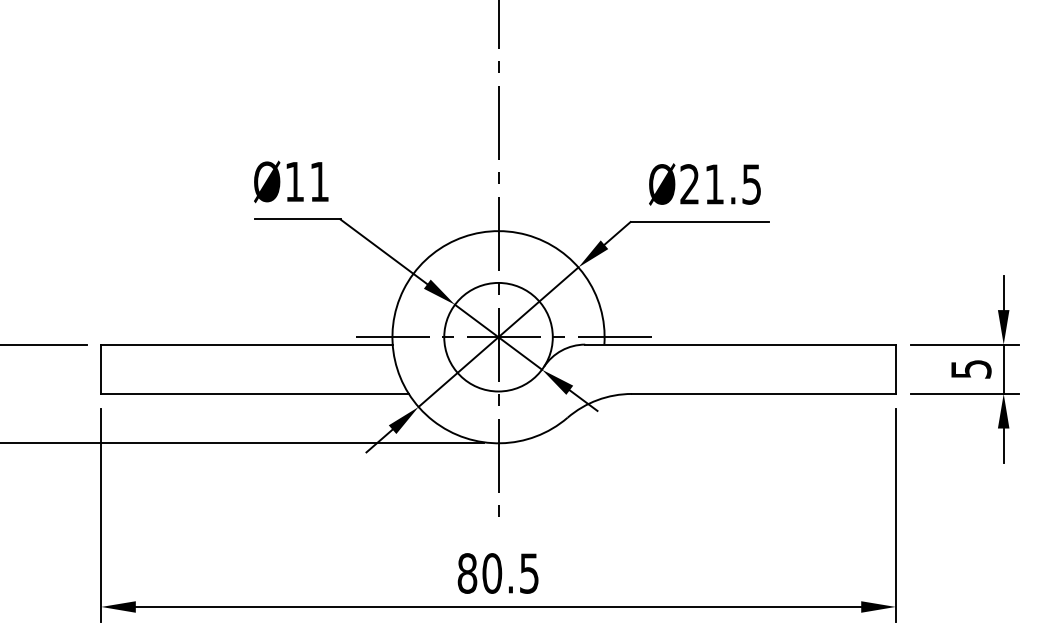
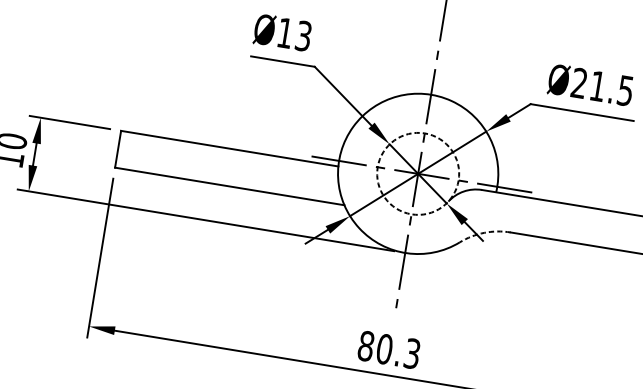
text: (319, 181) -> (303, 35), Ø11 -> Ø13
circle: (498, 336) -> (418, 173), solid -> dashed
arc: (597, 400) -> (484, 233), solid -> dashed
text: (529, 573) -> (412, 353), 80.5 -> 80.3

